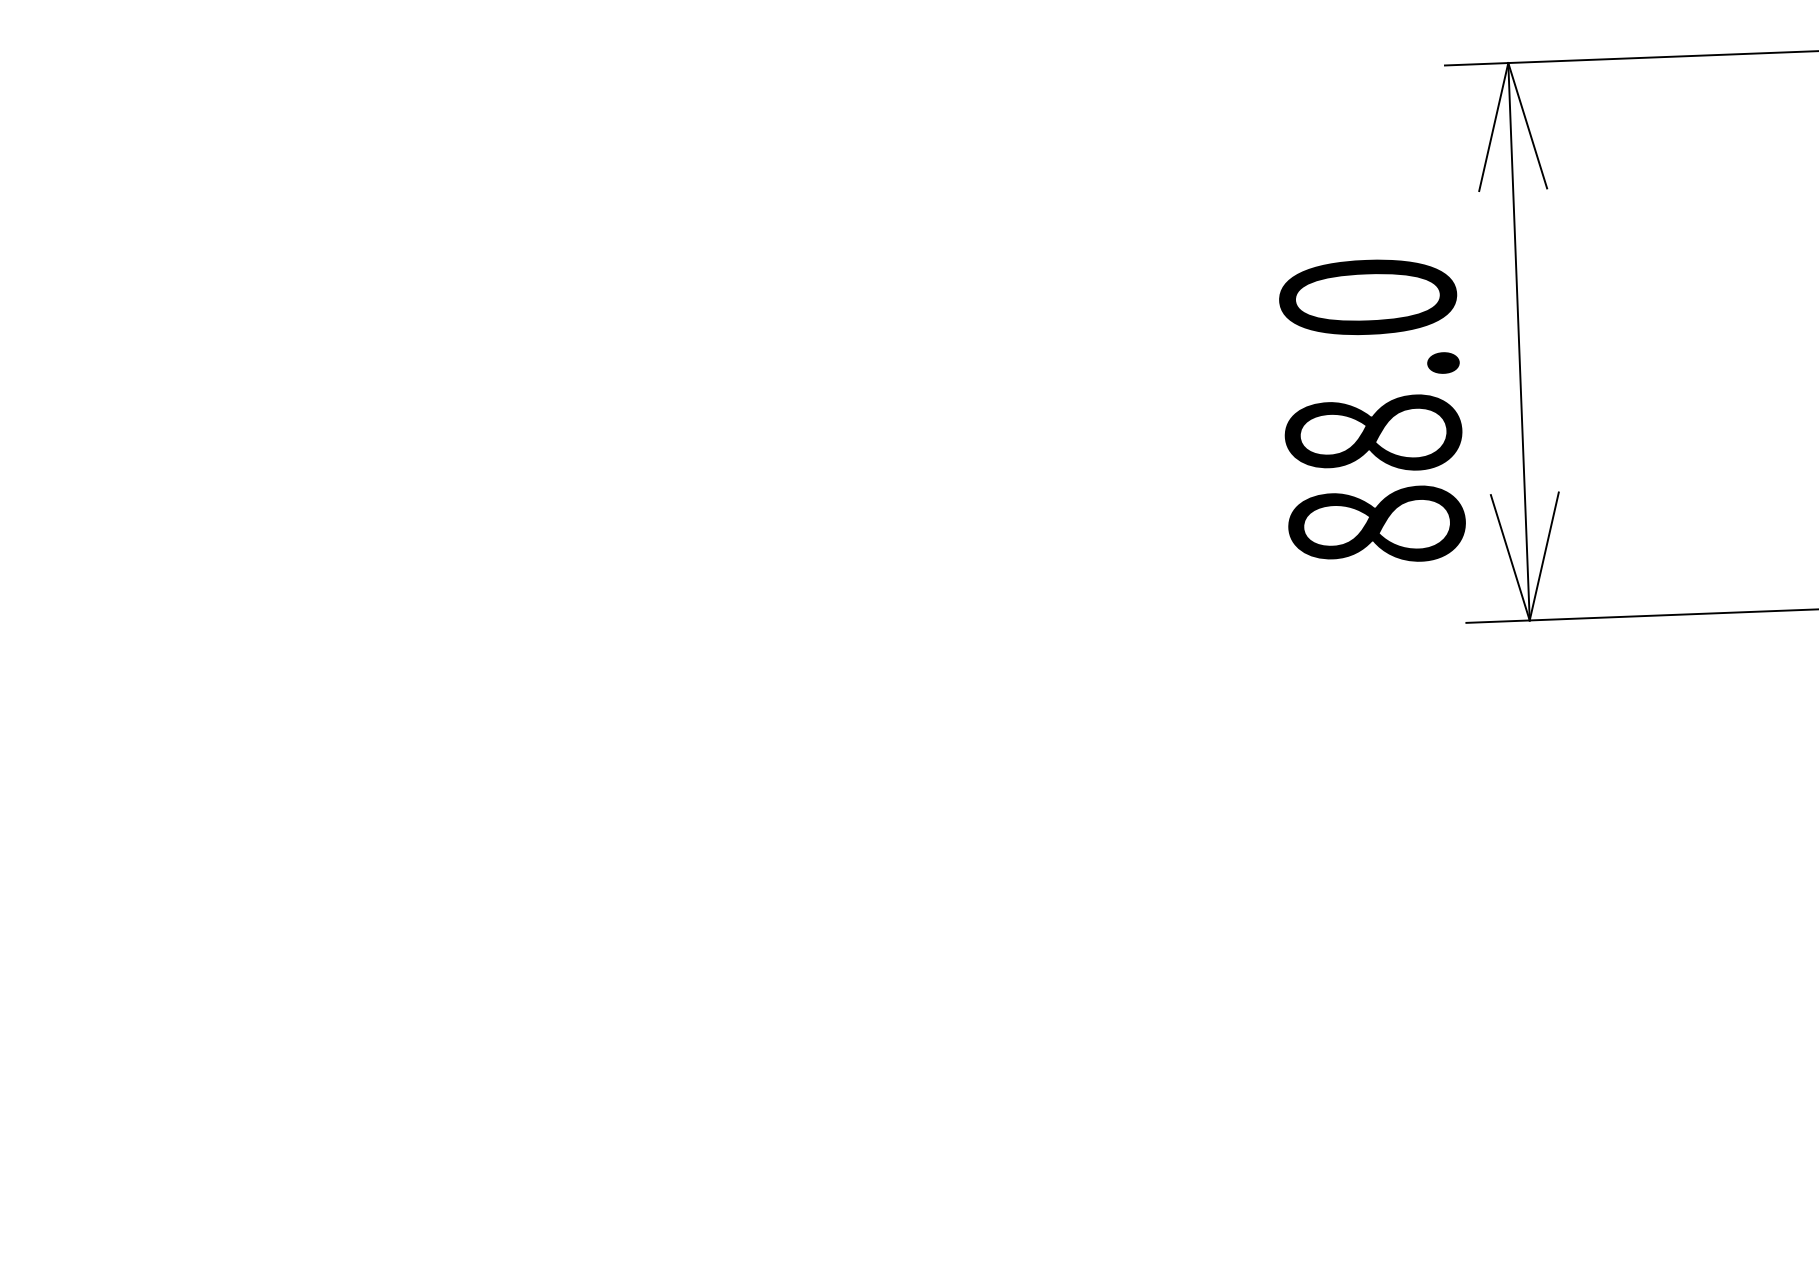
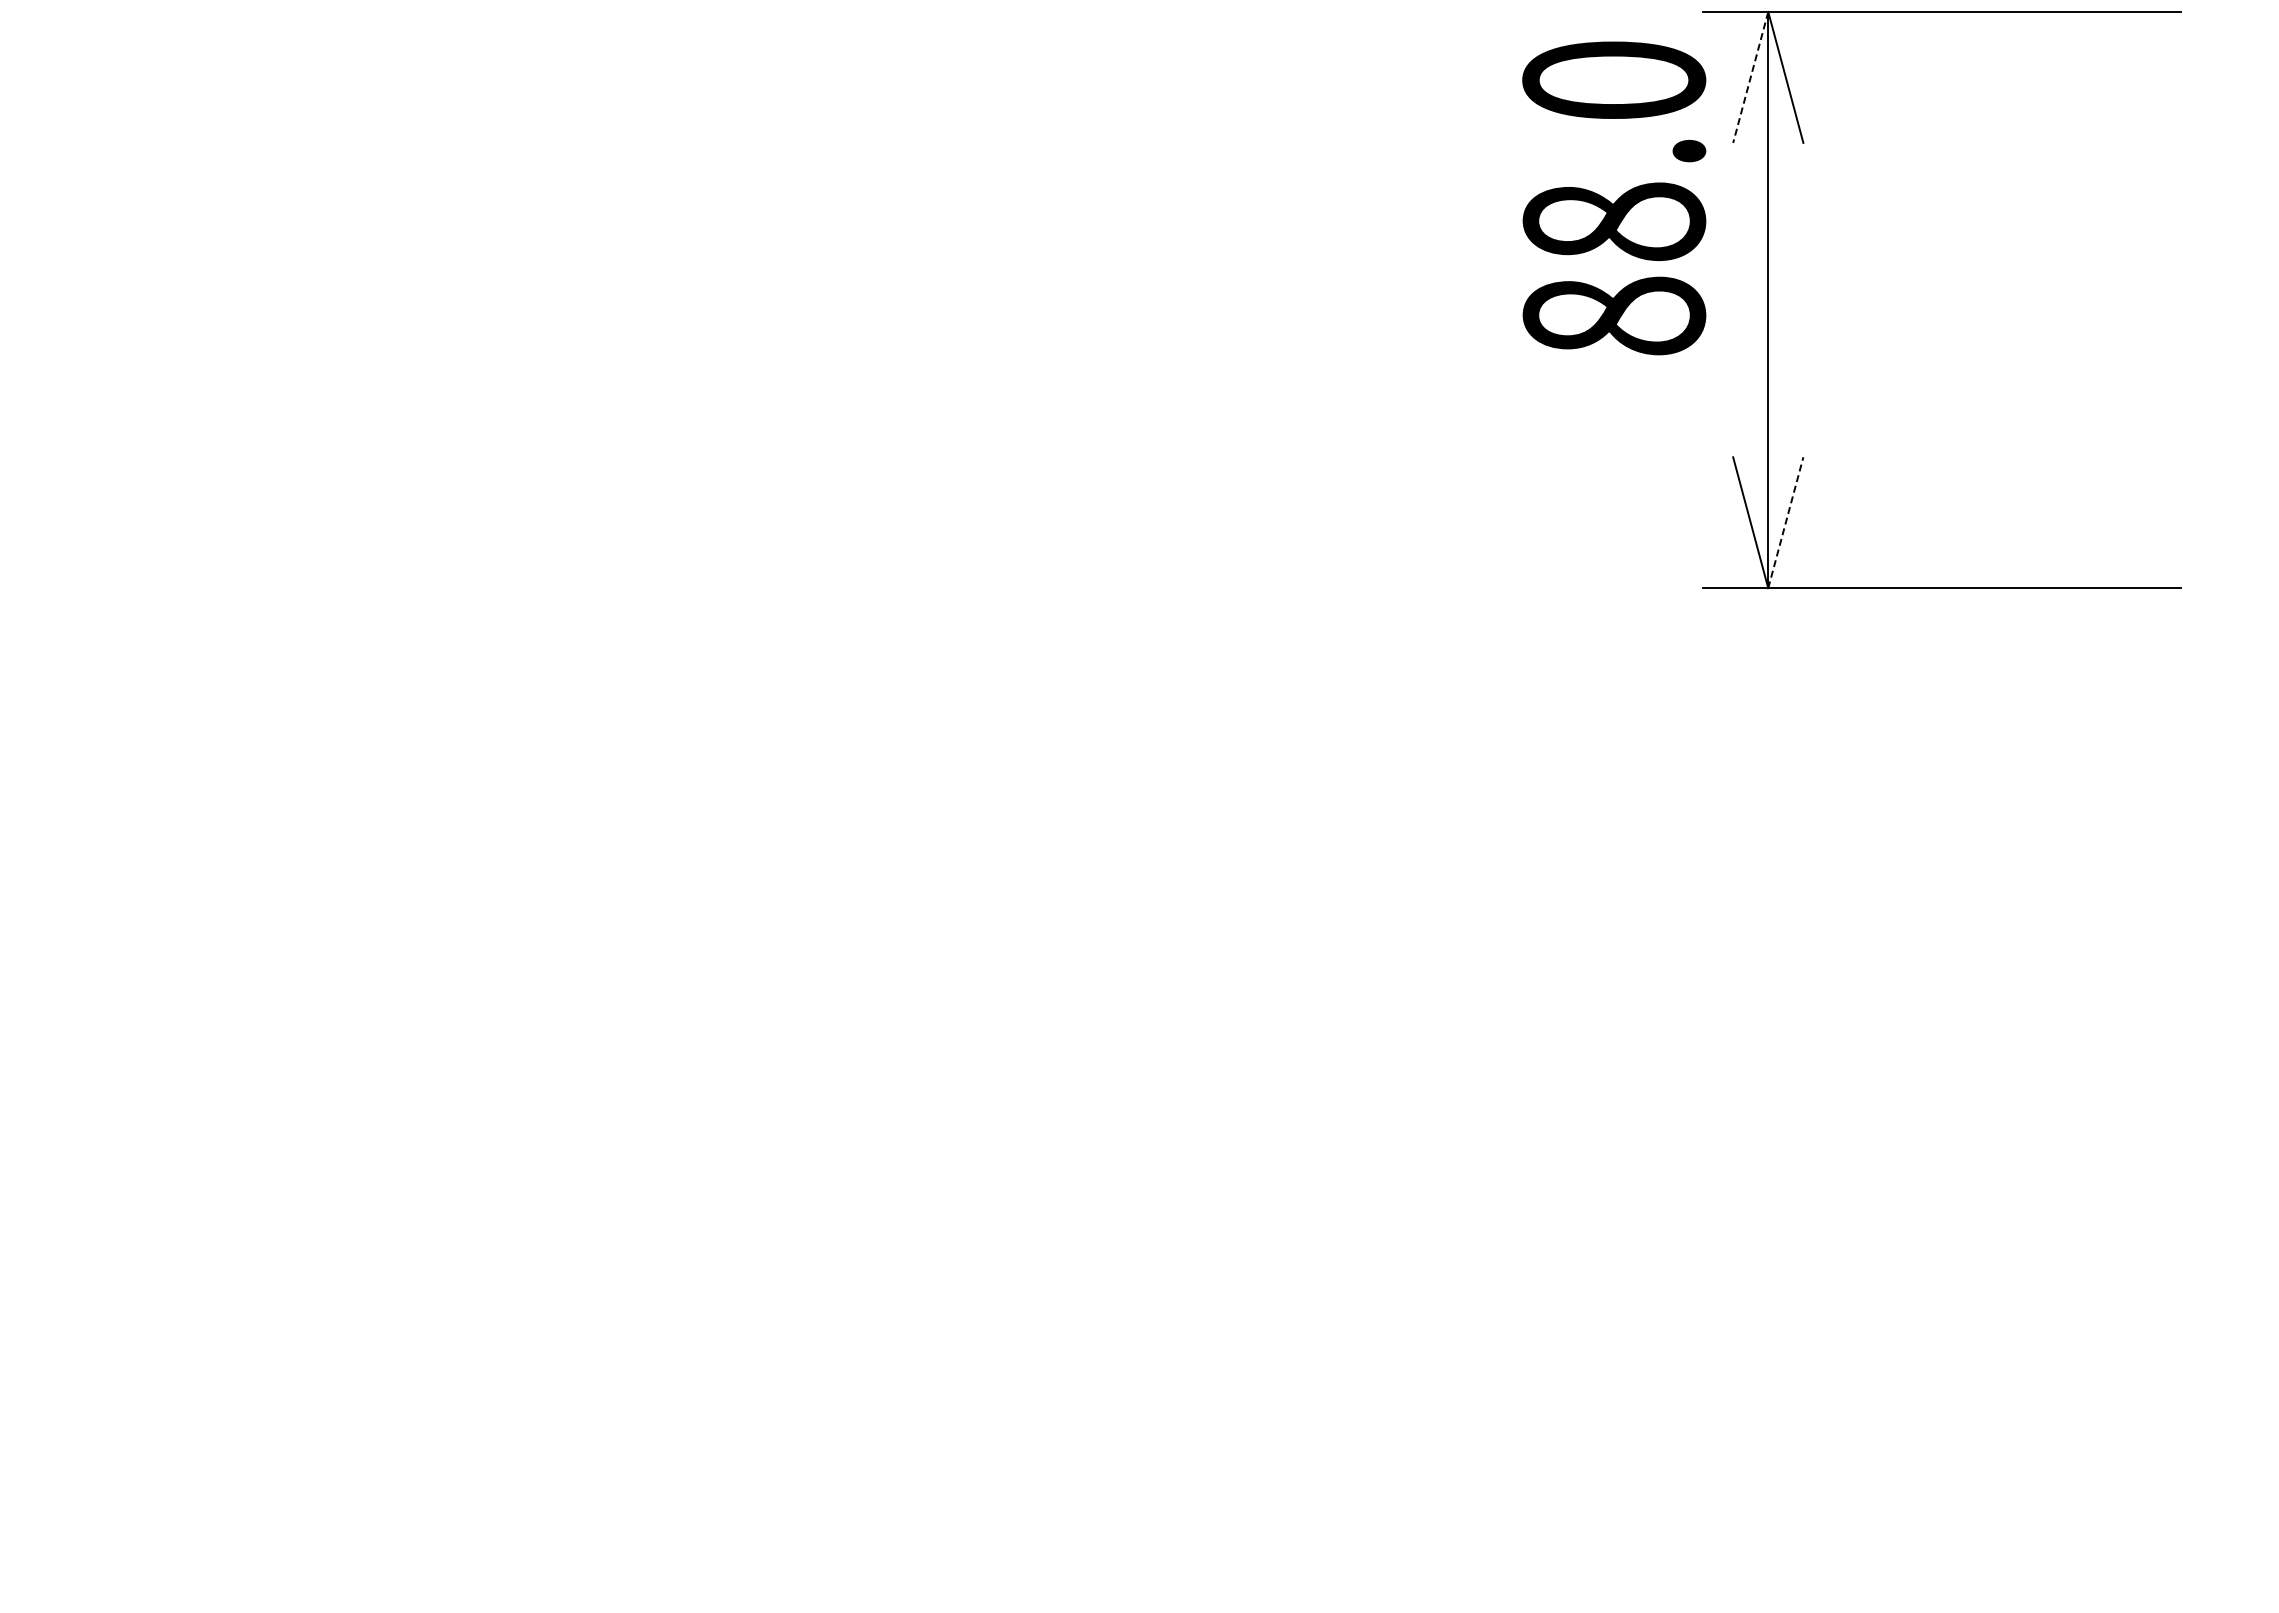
line: (1493, 127) -> (1750, 77), solid -> dashed
text: (1372, 411) -> (1614, 198), moved
line: (1543, 556) -> (1785, 522), solid -> dashed

